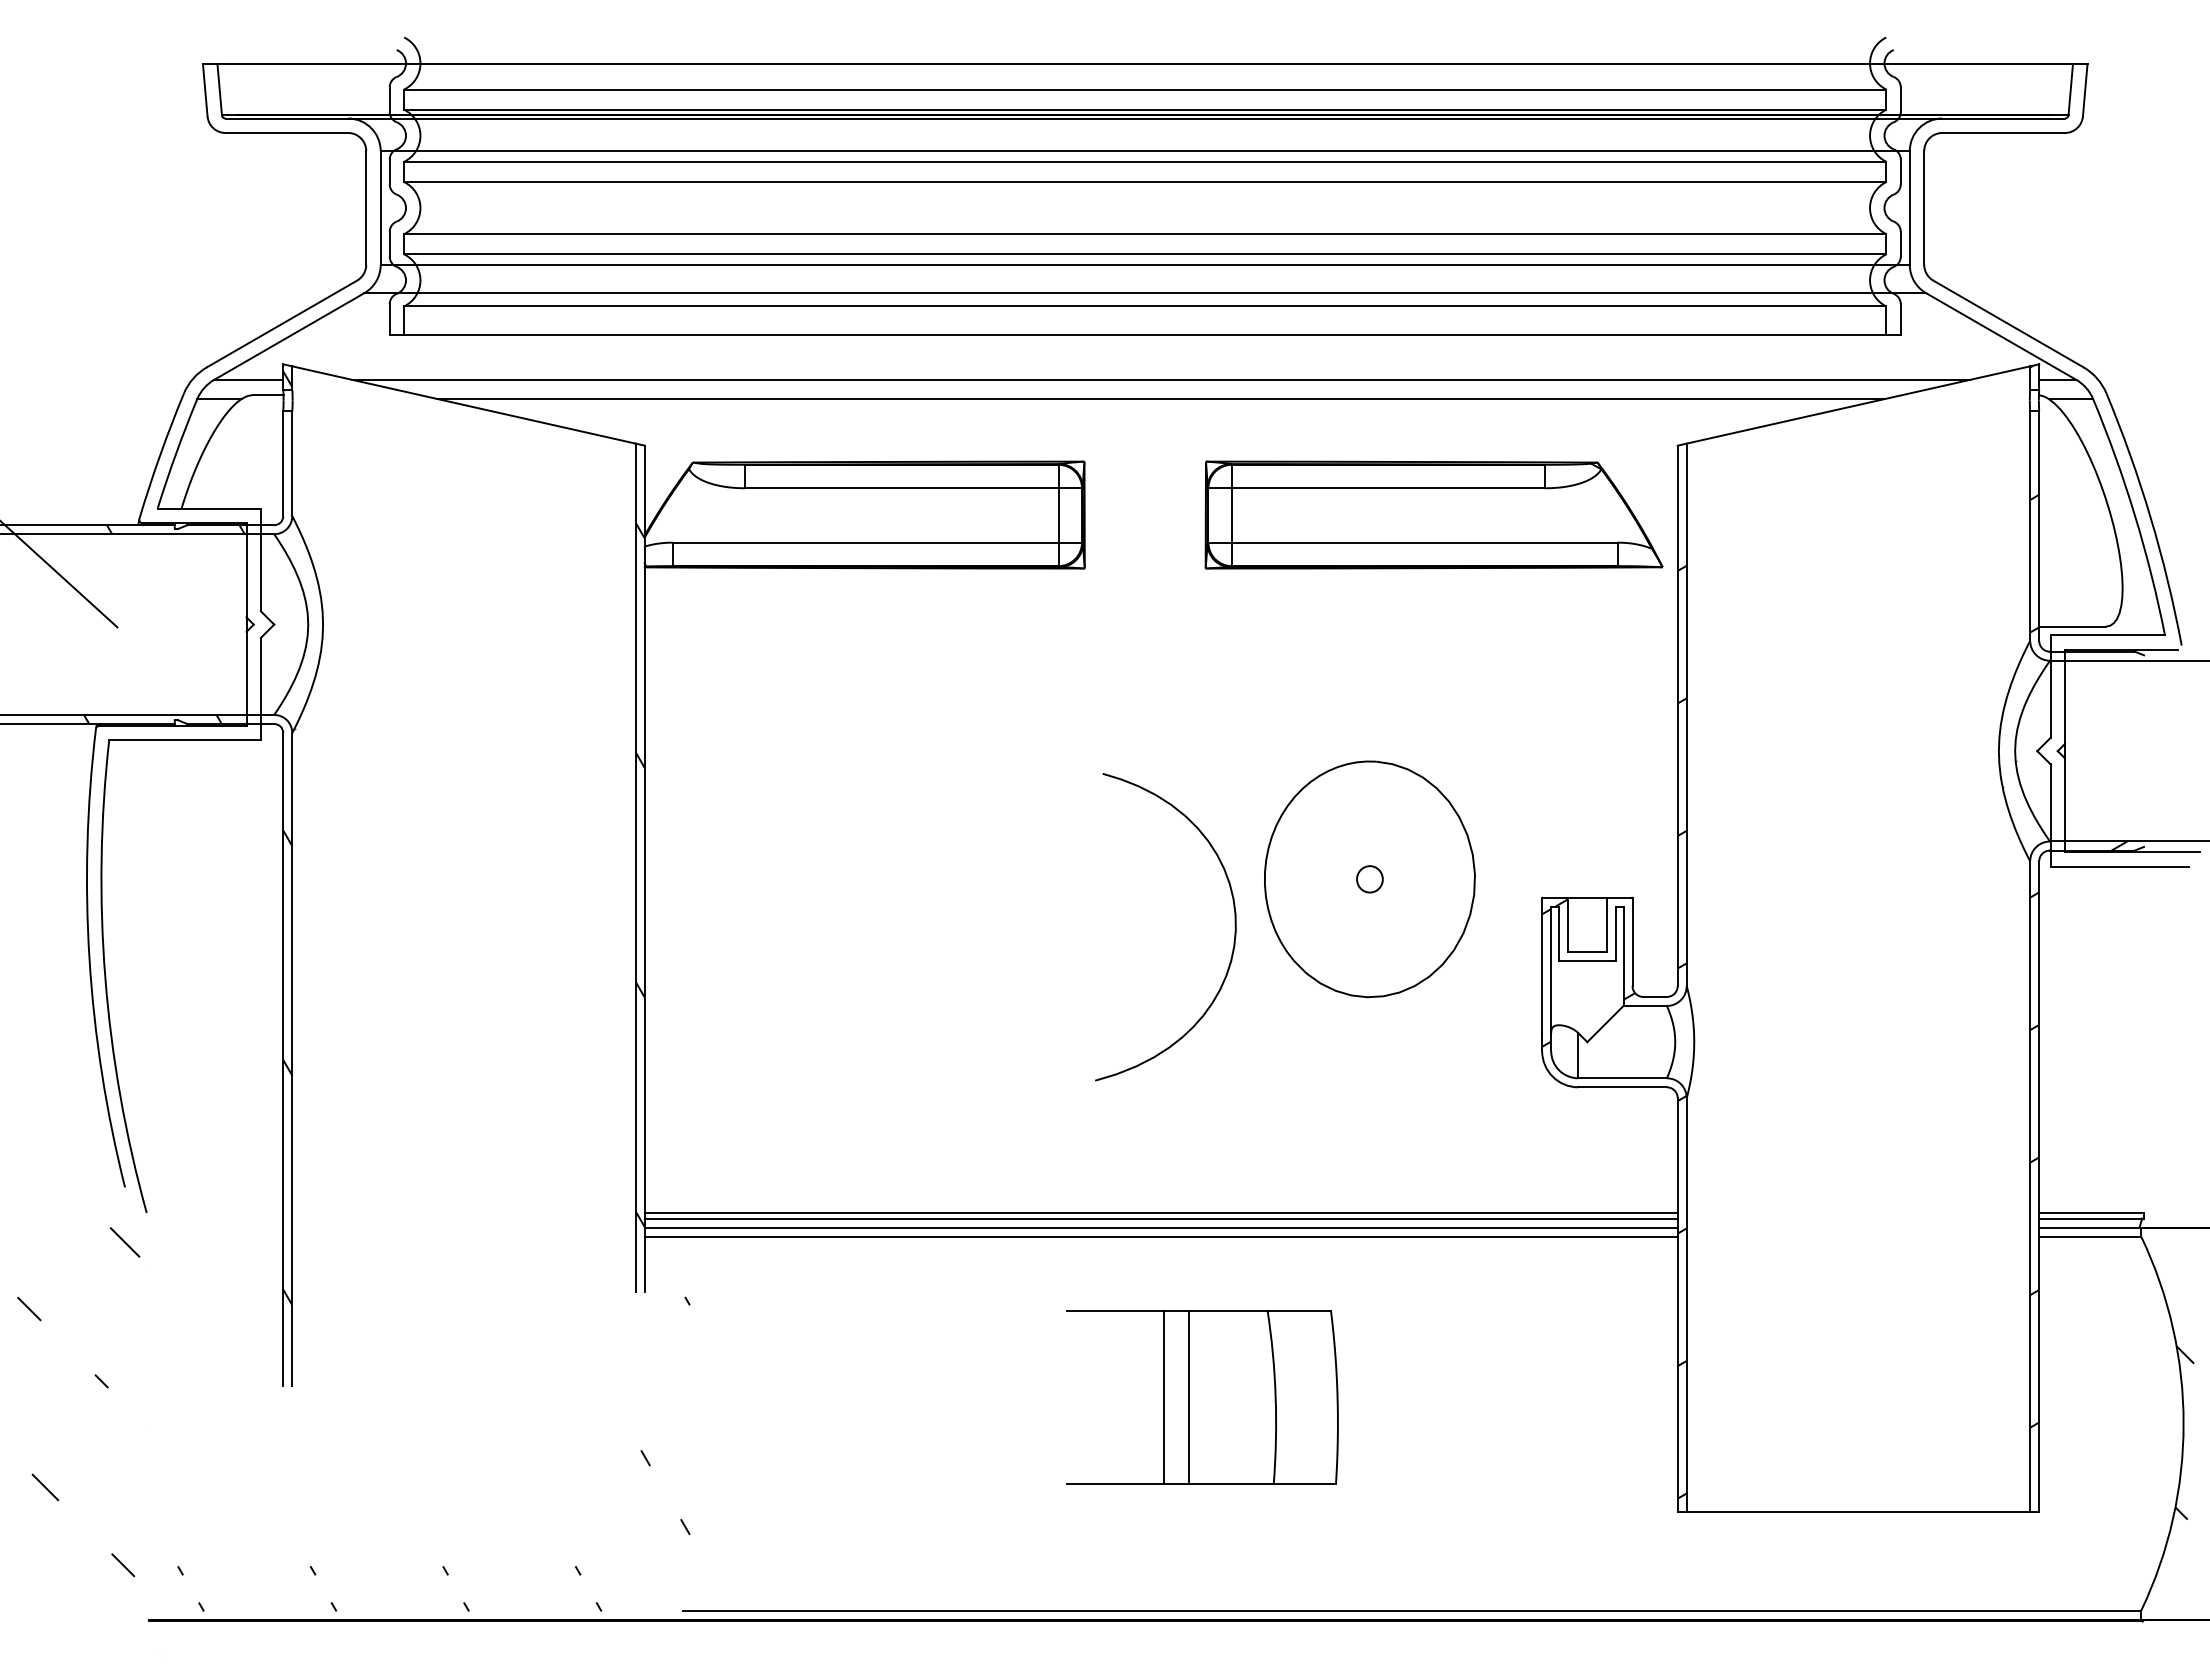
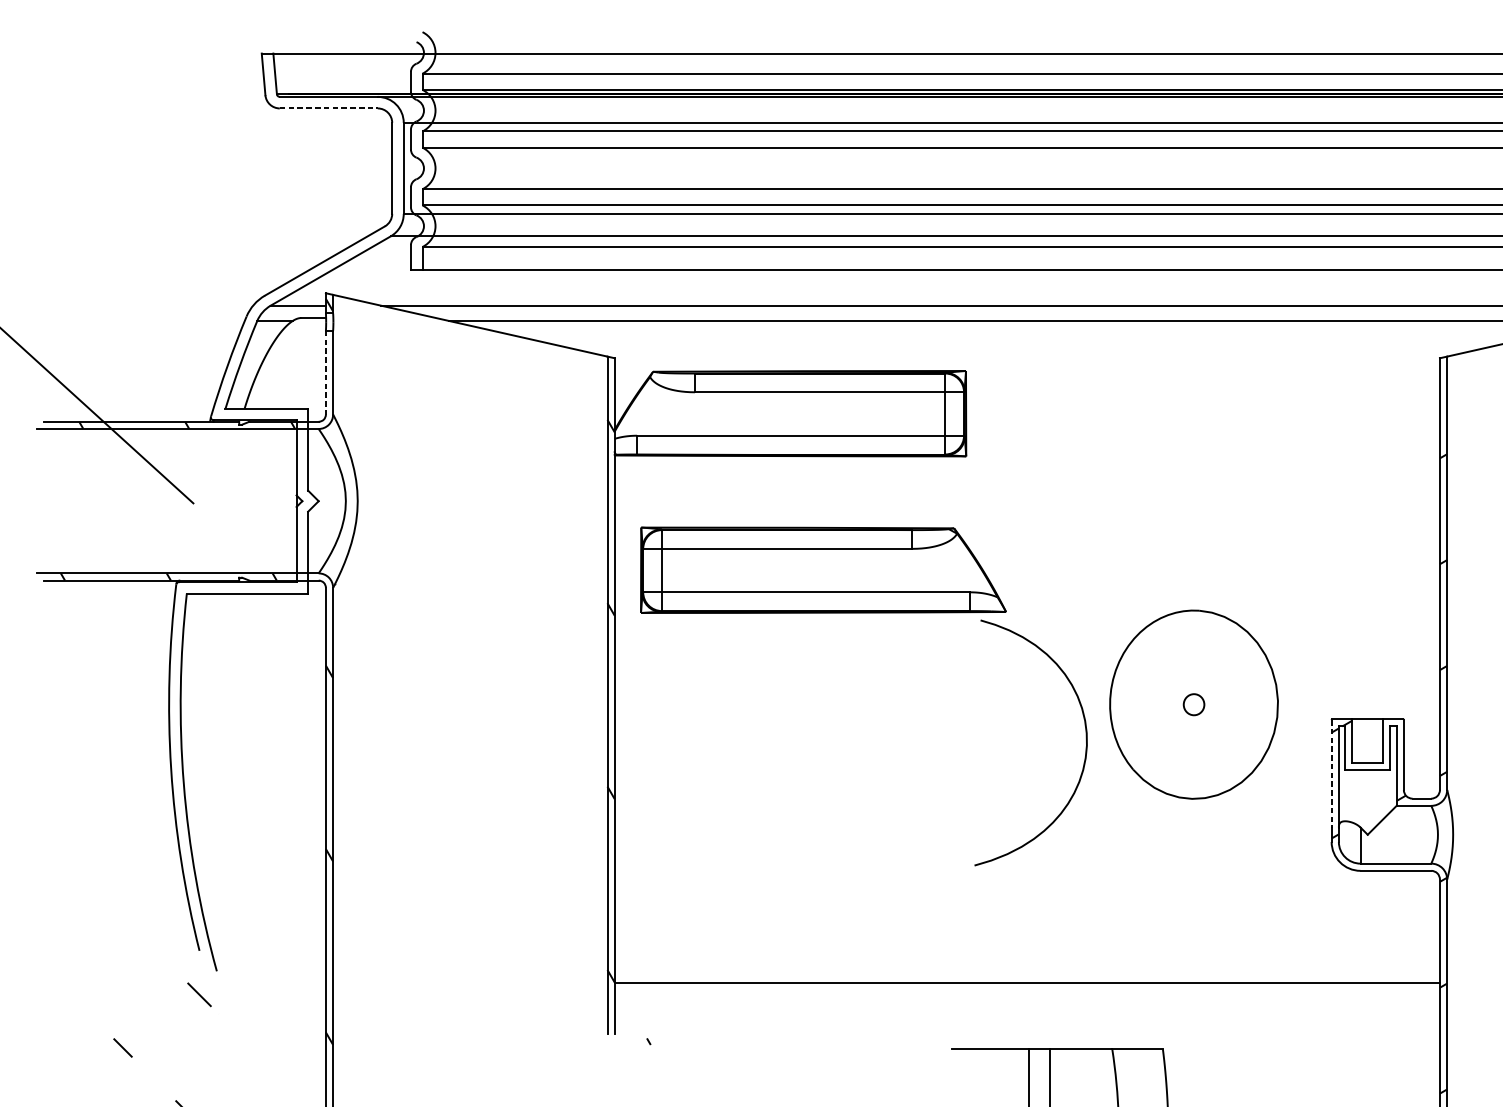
line: (287, 132) -> (329, 108), solid -> dashed
line: (283, 464) -> (326, 373), solid -> dashed
part: (1433, 514) -> (823, 569), moved
line: (1542, 966) -> (1331, 774), solid -> dashed
line: (1160, 1213) -> (1026, 971), removed
line: (1160, 1218) -> (1026, 975), removed
line: (1160, 1236) -> (1026, 990), removed

